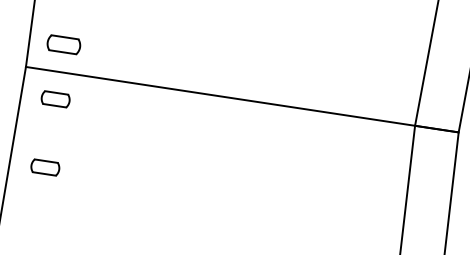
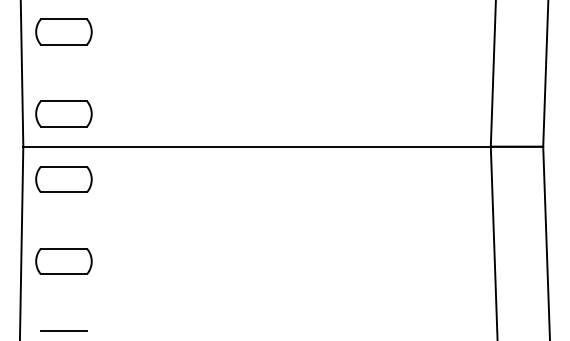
part: (63, 44) -> (63, 113), size x1.43
part: (55, 99) -> (63, 179), size x1.67
part: (44, 167) -> (63, 261), size x1.67
line: (36, 224) -> (63, 330), added

